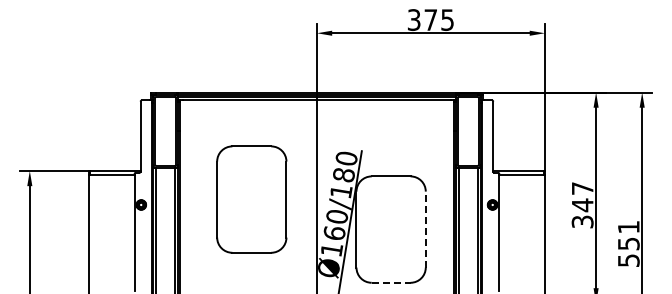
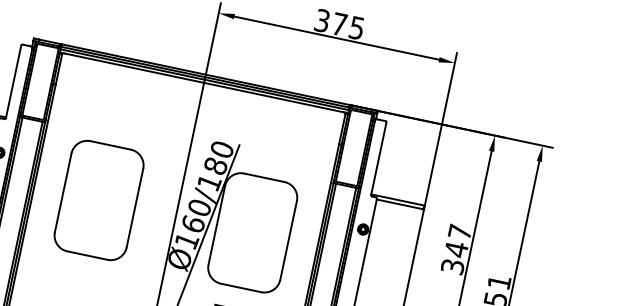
part: (251, 199) -> (98, 200), moved
line: (425, 229) -> (288, 240), dashed -> solid
line: (391, 282) -> (241, 287), dashed -> solid

